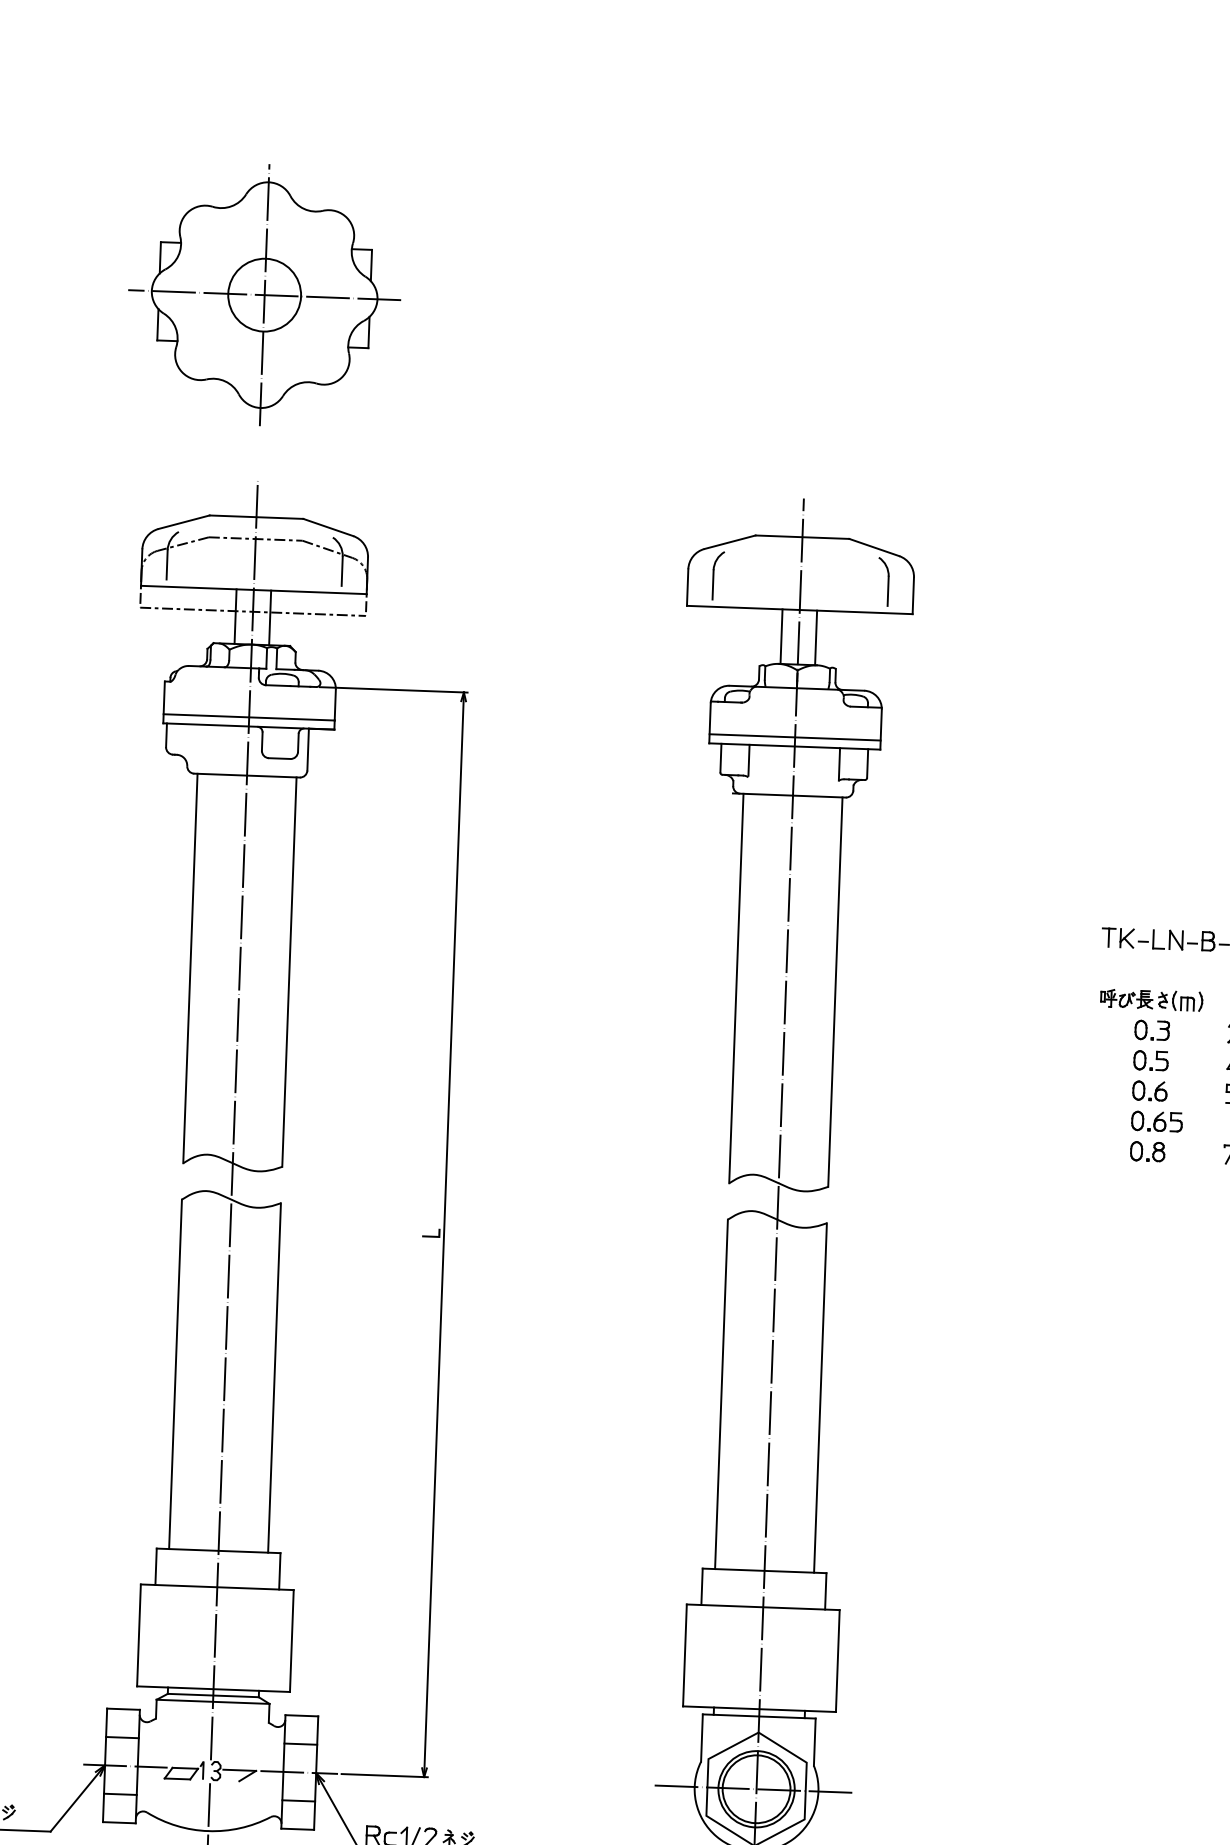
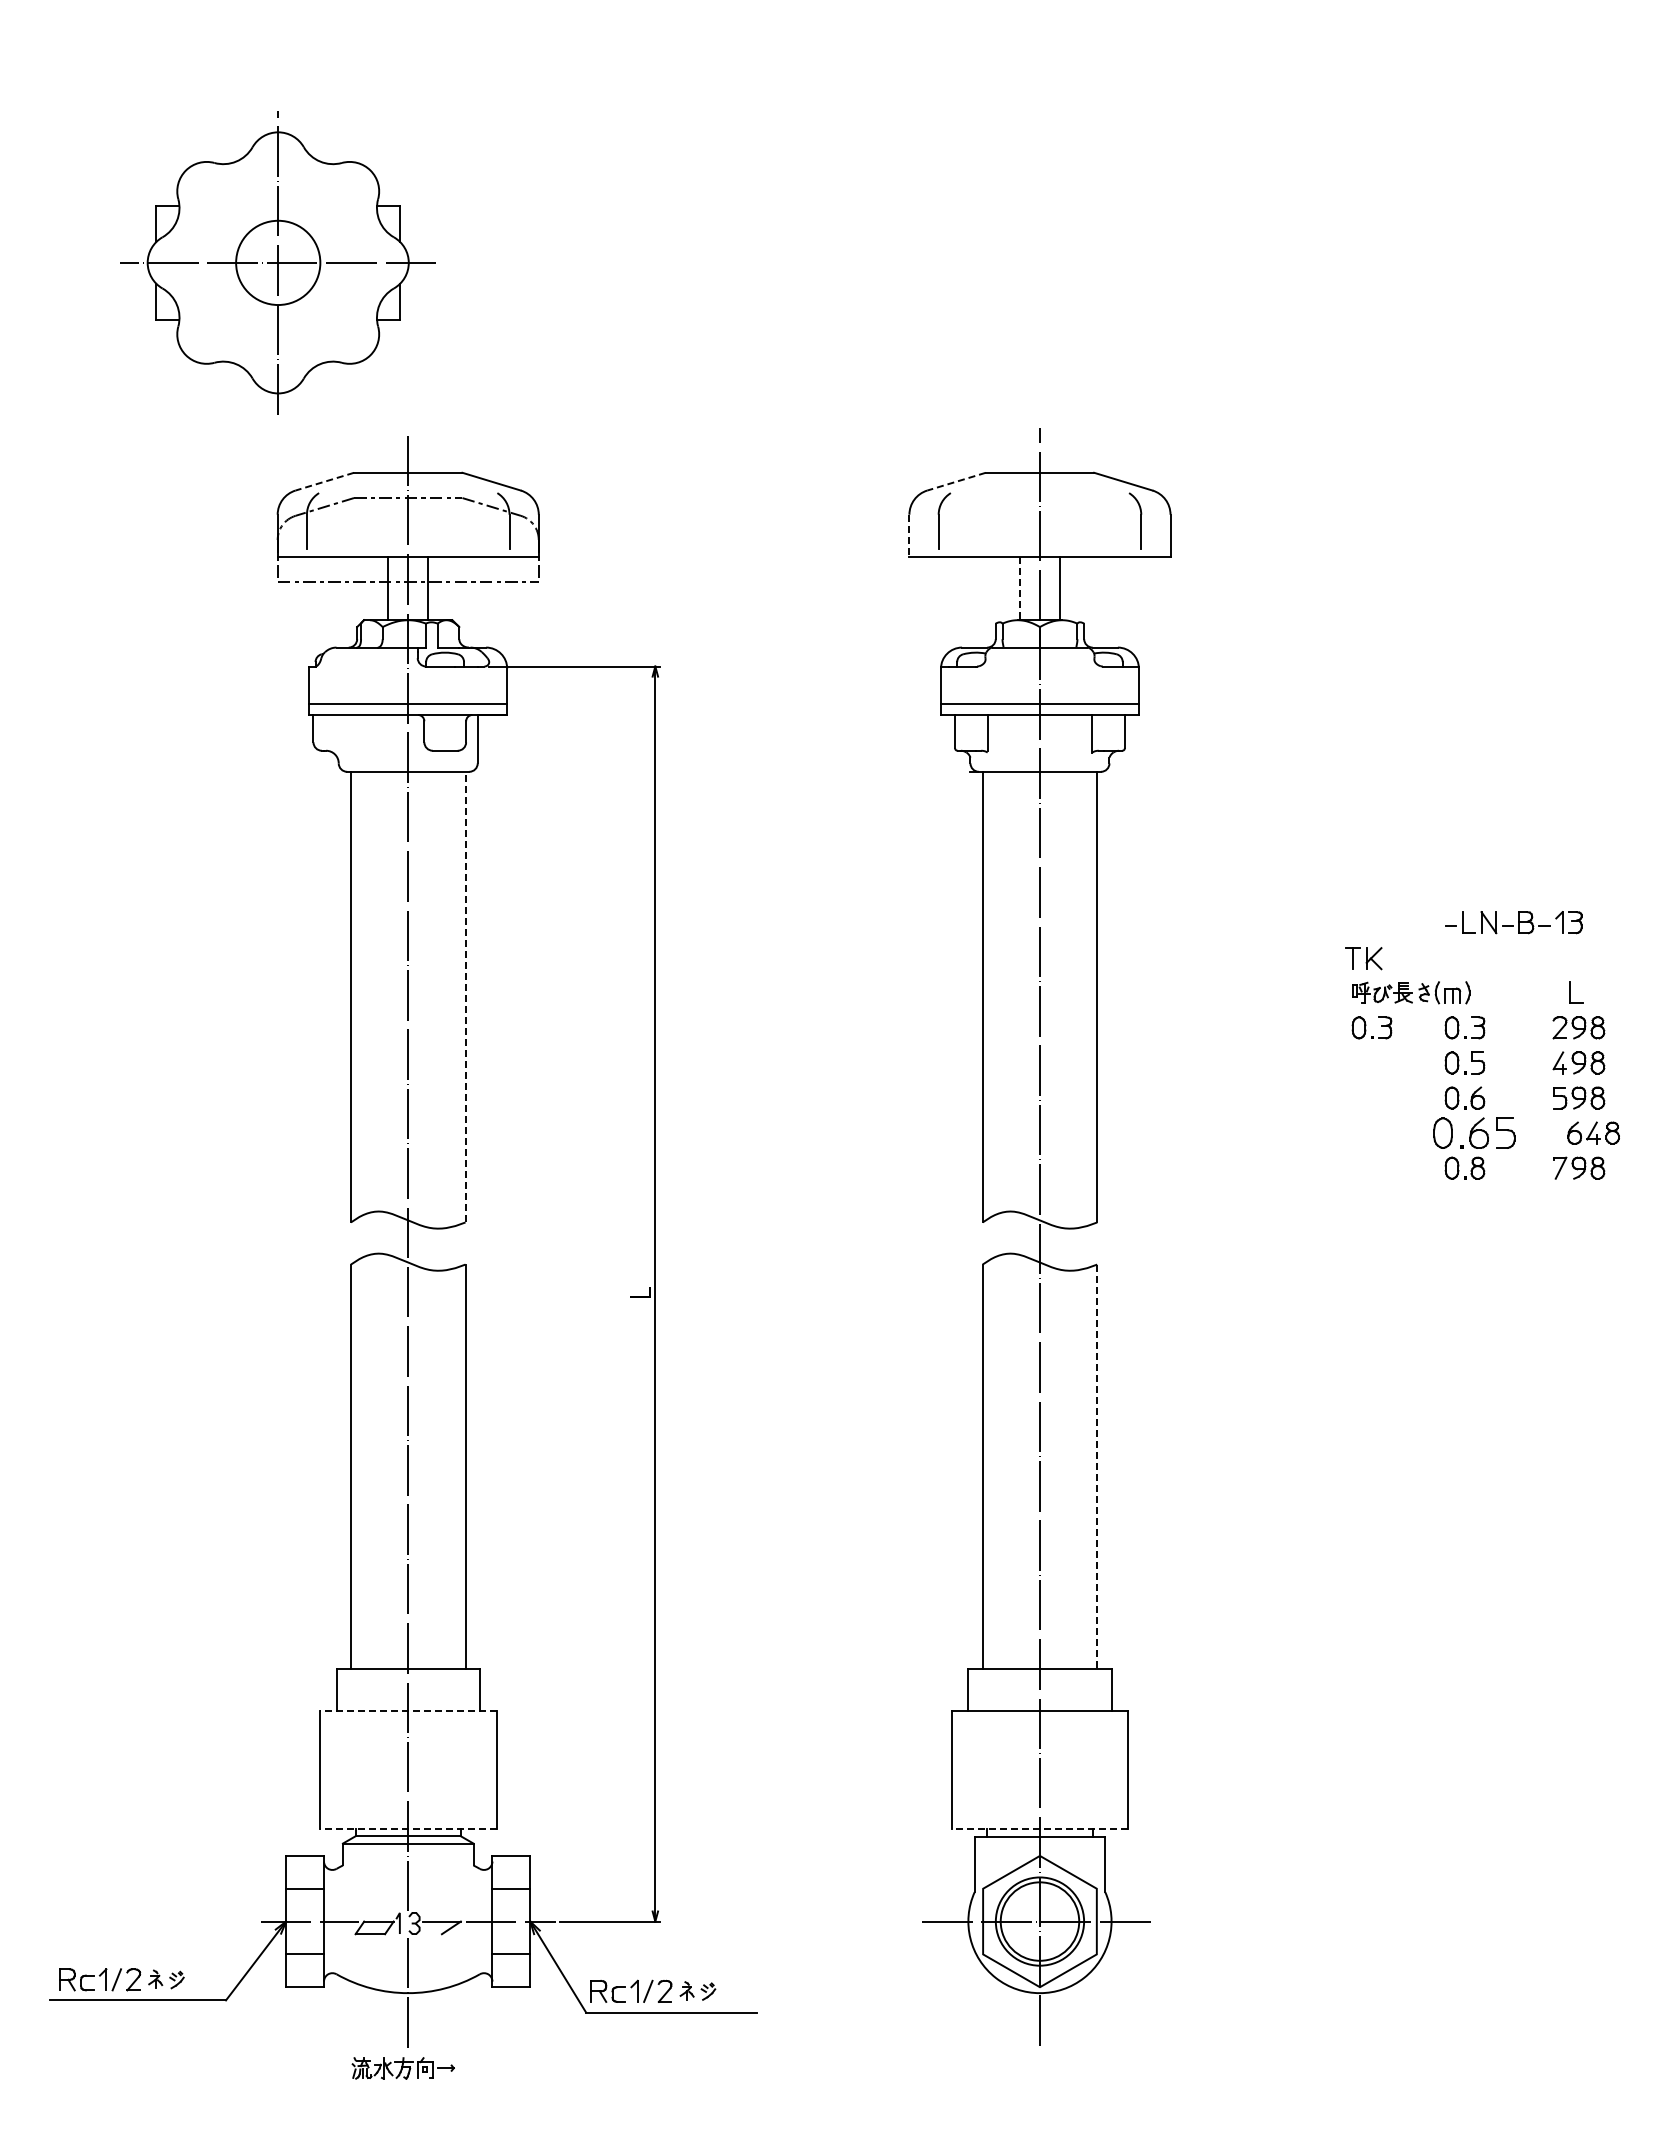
part: (264, 294) -> (277, 262), moved
line: (183, 522) -> (324, 481), solid -> dashed
line: (730, 542) -> (956, 481), solid -> dashed
line: (687, 588) -> (909, 536), solid -> dashed
line: (781, 636) -> (1019, 588), solid -> dashed
part: (1117, 937) -> (1363, 958), moved
line: (289, 971) -> (465, 996), solid -> dashed
part: (1152, 999) -> (1411, 992), moved
part: (1071, 1027) -> (1371, 1027), added
part: (1157, 1121) -> (1474, 1132), size x1.4
line: (820, 1398) -> (1097, 1467), solid -> dashed
line: (216, 1587) -> (407, 1711), solid -> dashed
line: (212, 1688) -> (407, 1828), solid -> dashed
line: (759, 1708) -> (1039, 1828), solid -> dashed

